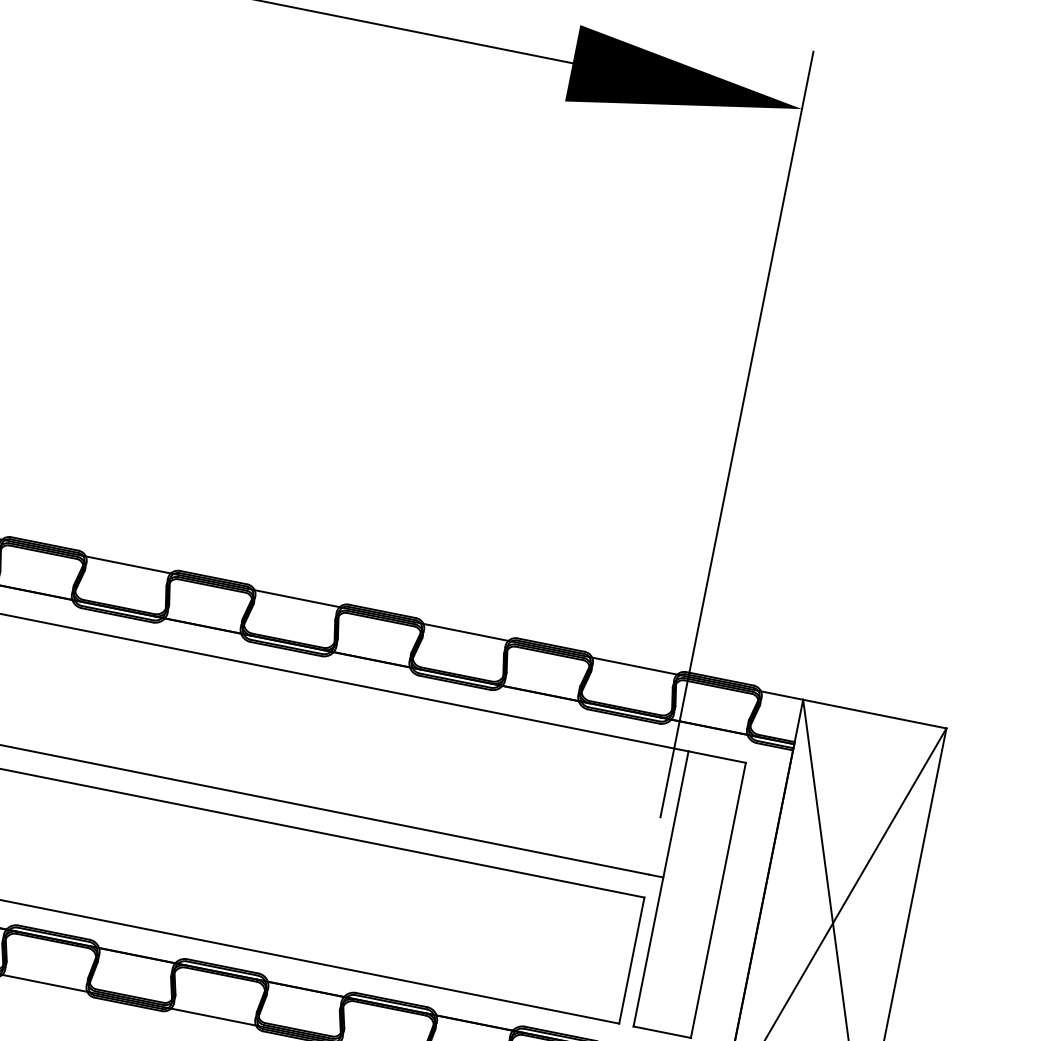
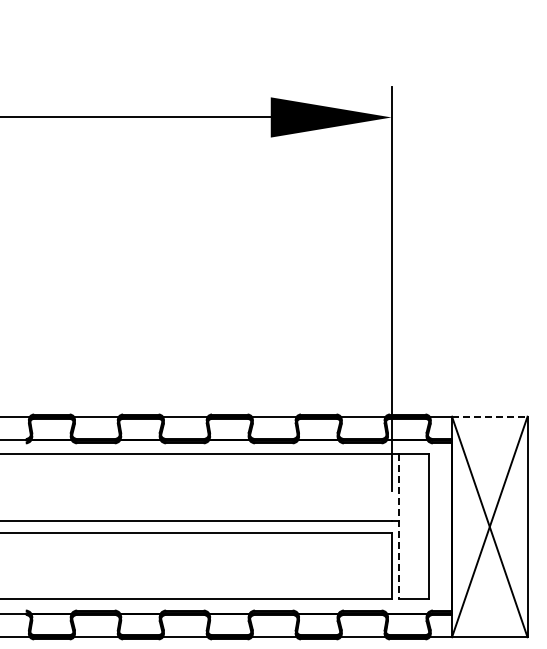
line: (874, 713) -> (489, 416), solid -> dashed
line: (661, 890) -> (399, 527), solid -> dashed

